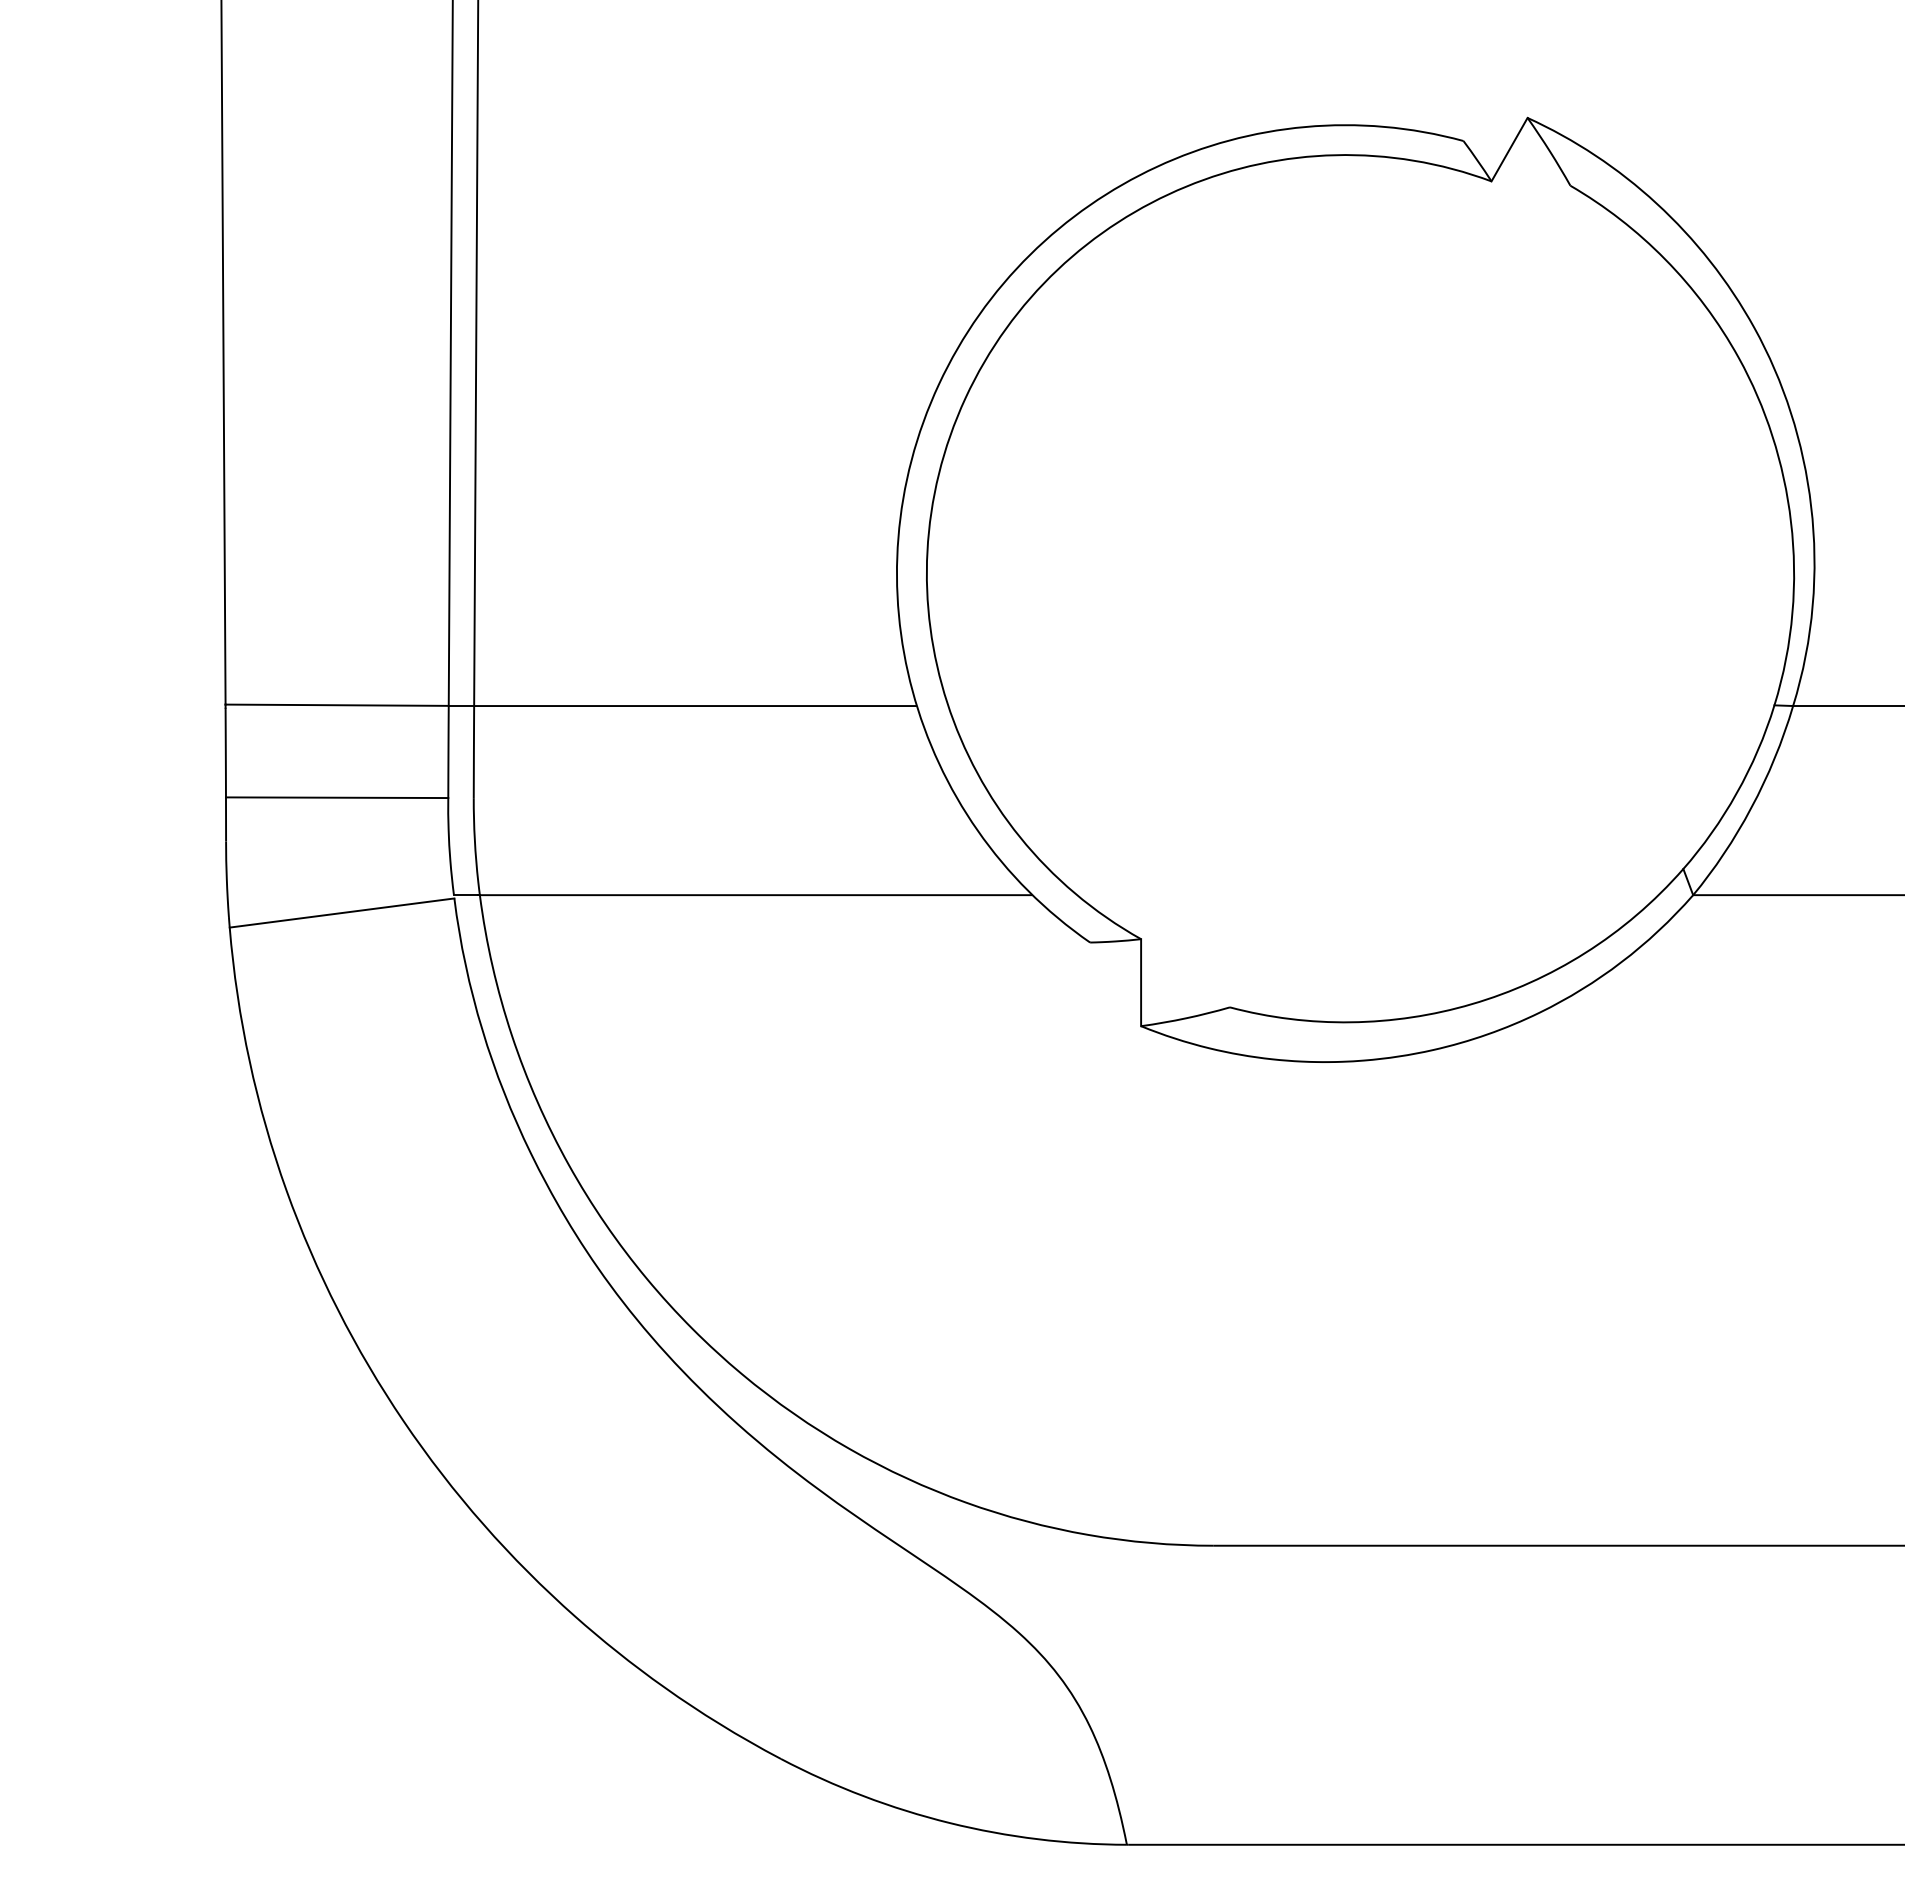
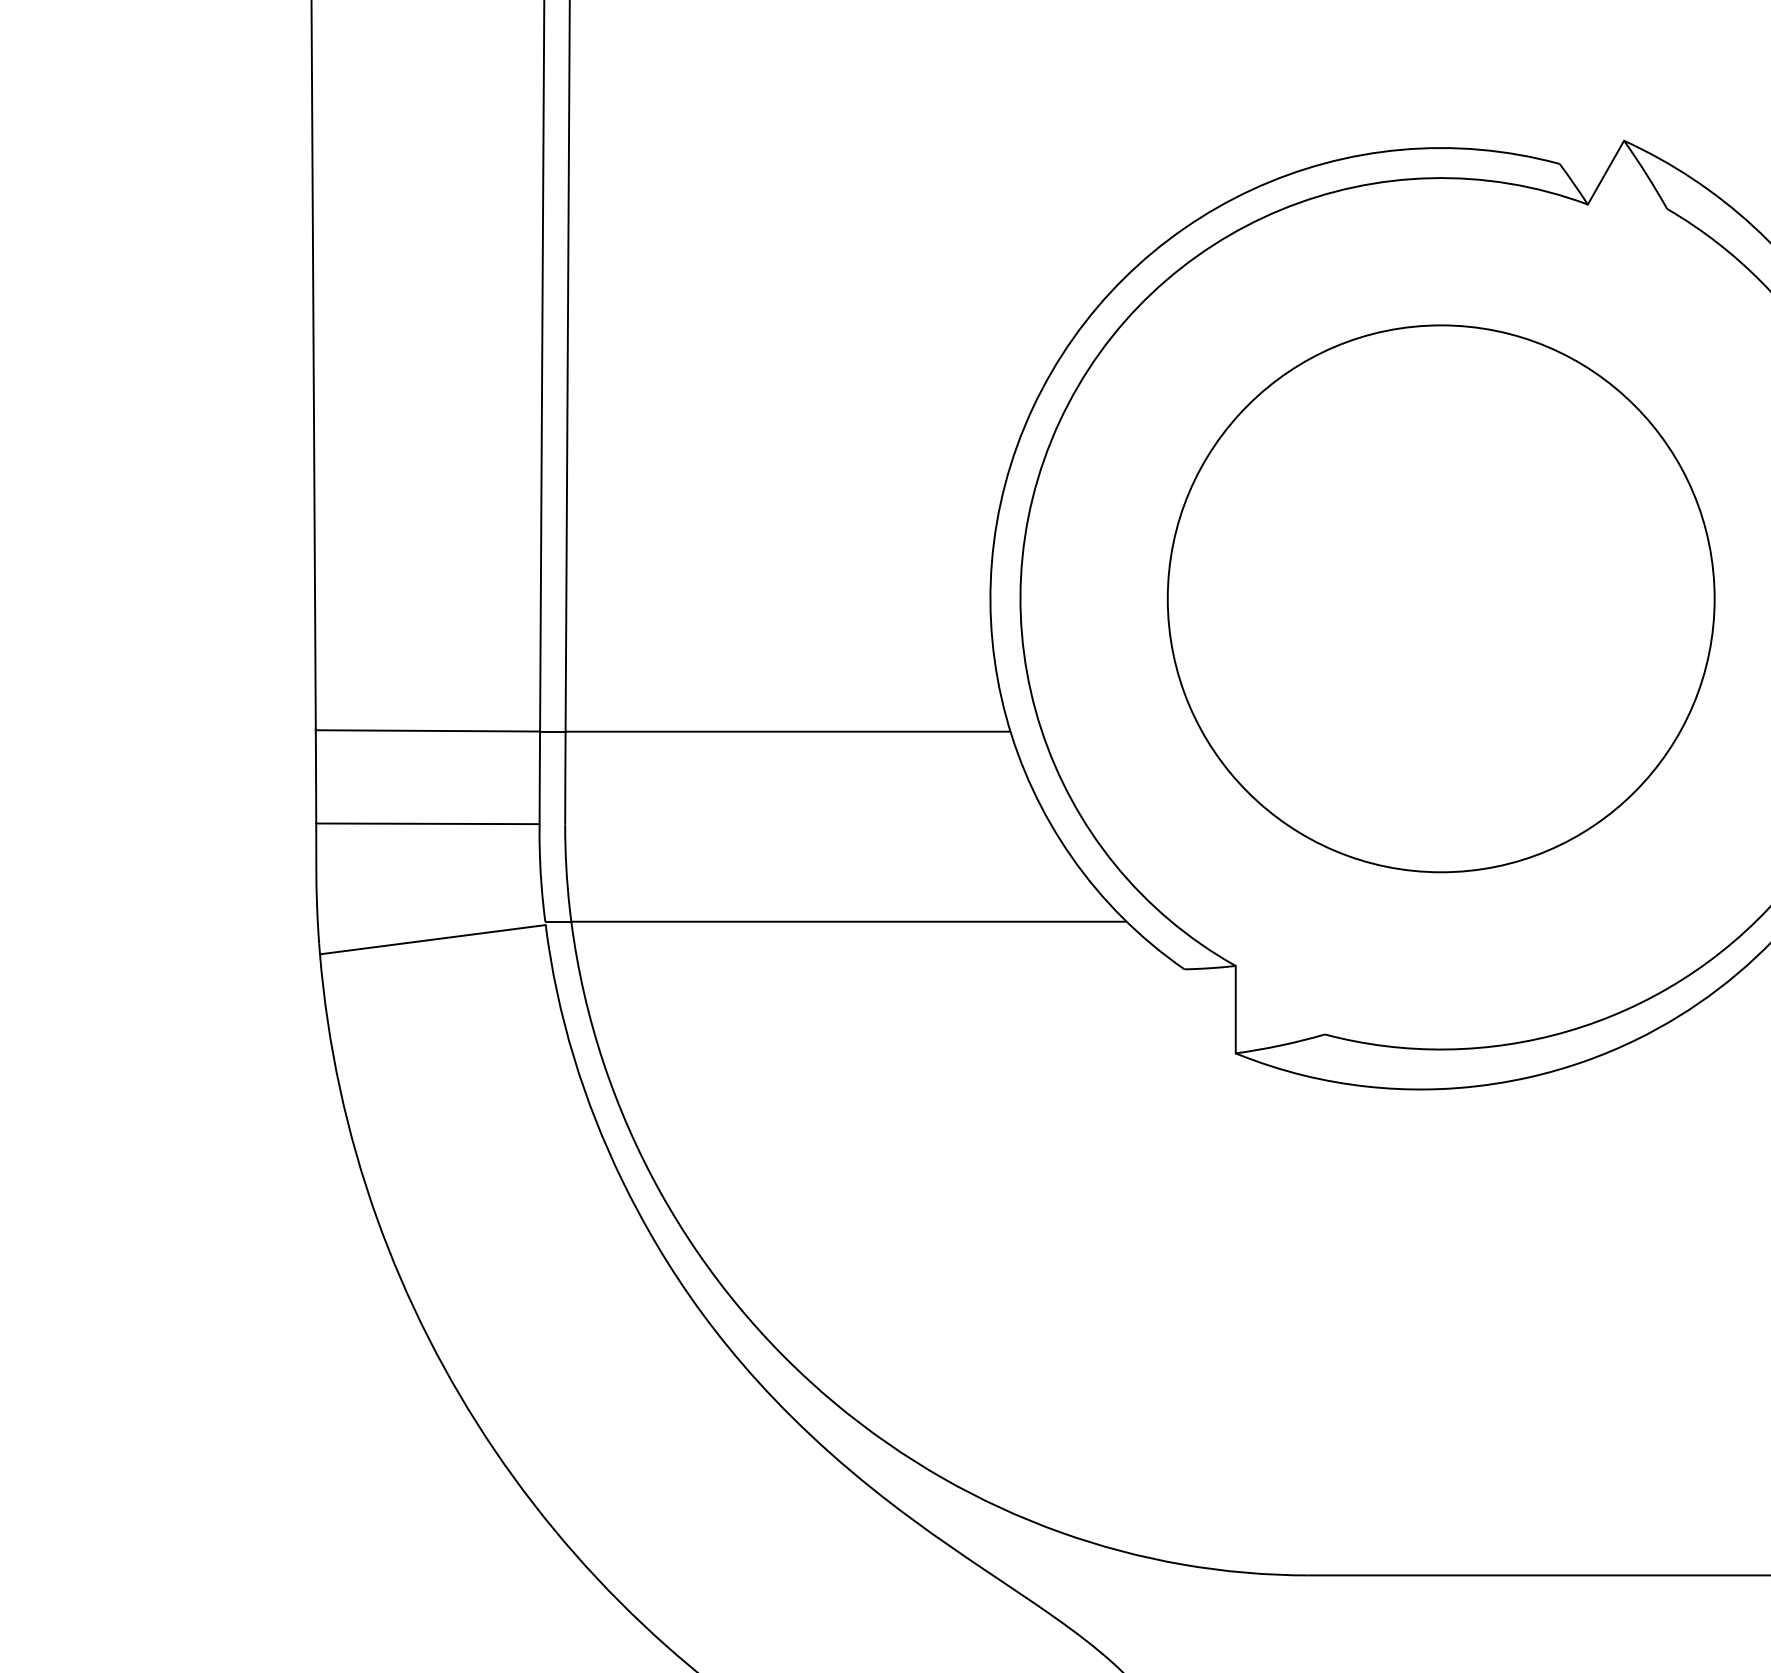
circle: (1345, 573) -> (1441, 598), added

